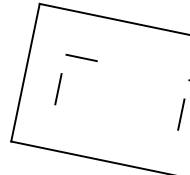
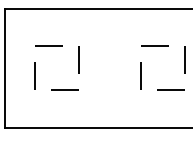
line: (113, 80) -> (78, 59), added
line: (89, 111) -> (64, 89), added

